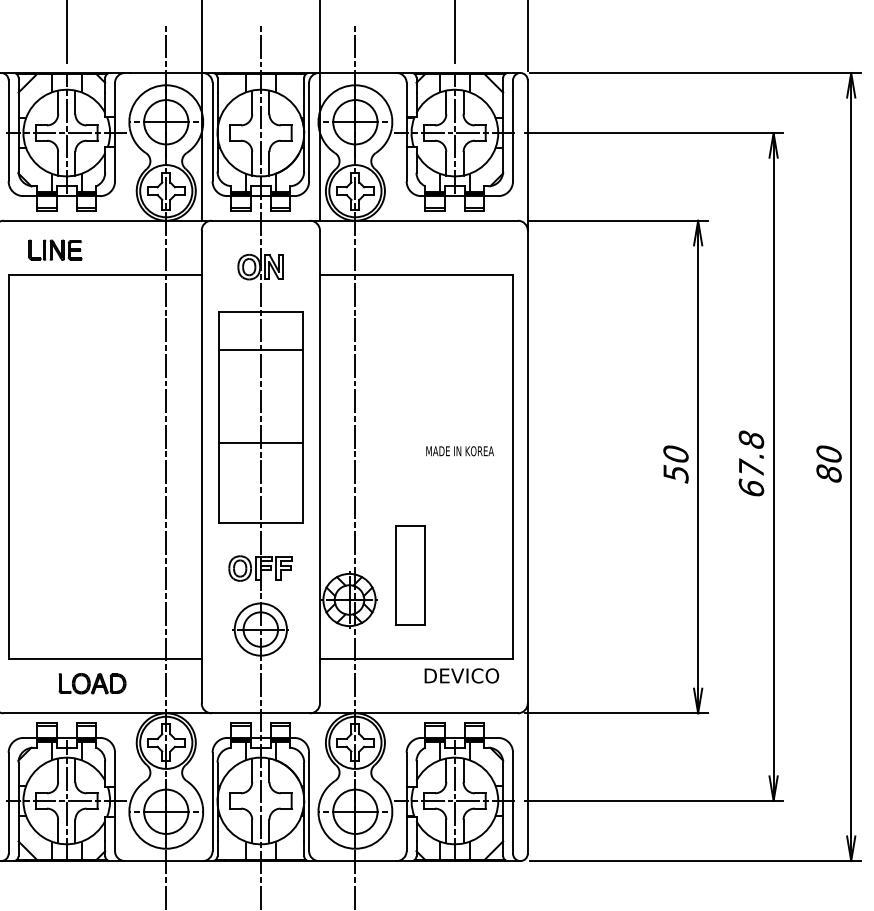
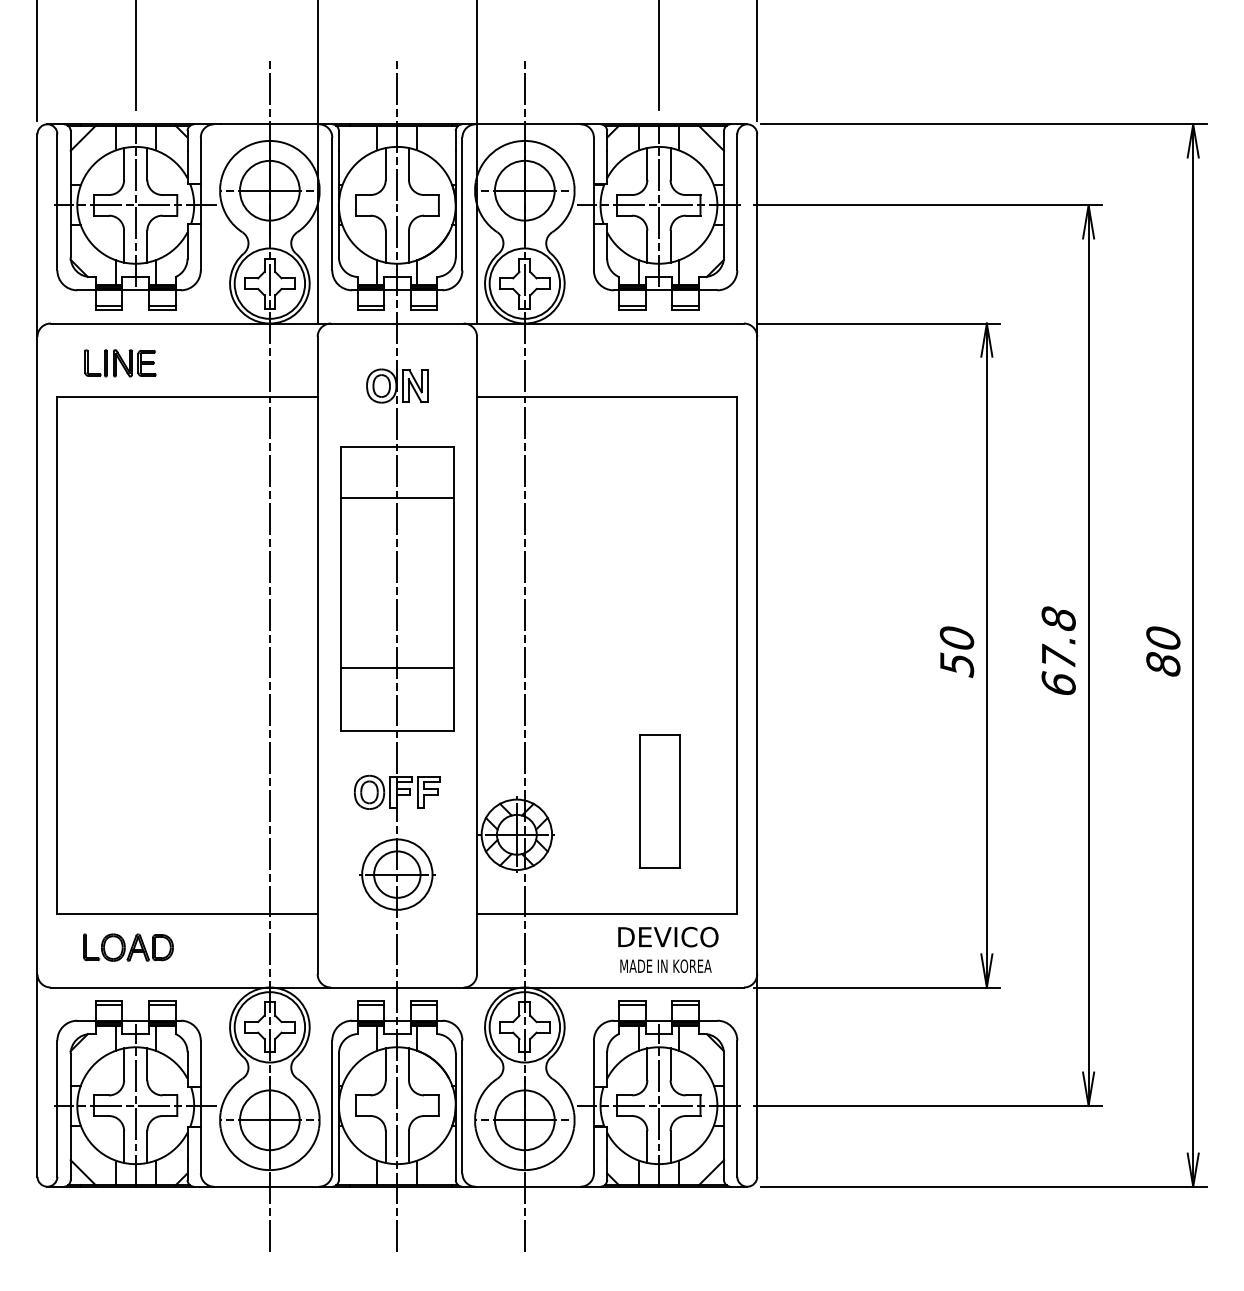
line: (260, 443) -> (396, 668), moved
text: (459, 450) -> (665, 965), moved
part: (410, 575) -> (659, 801), moved
part: (92, 683) -> (128, 947), moved

